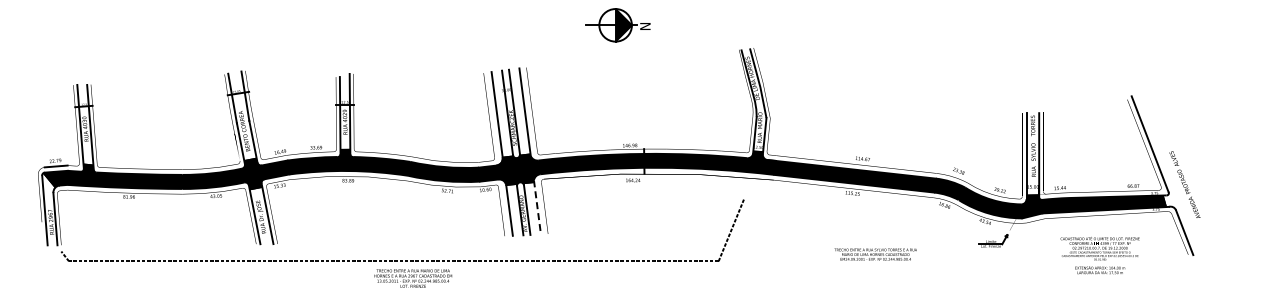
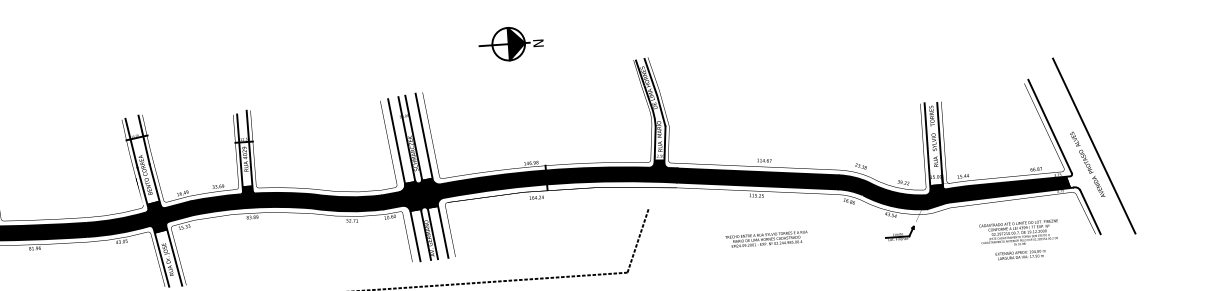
line: (1192, 166) -> (1093, 145), added
line: (537, 207) -> (443, 231), dashed -> solid
text: (875, 254) -> (766, 239), moved
text: (1099, 255) -> (1019, 240), moved

